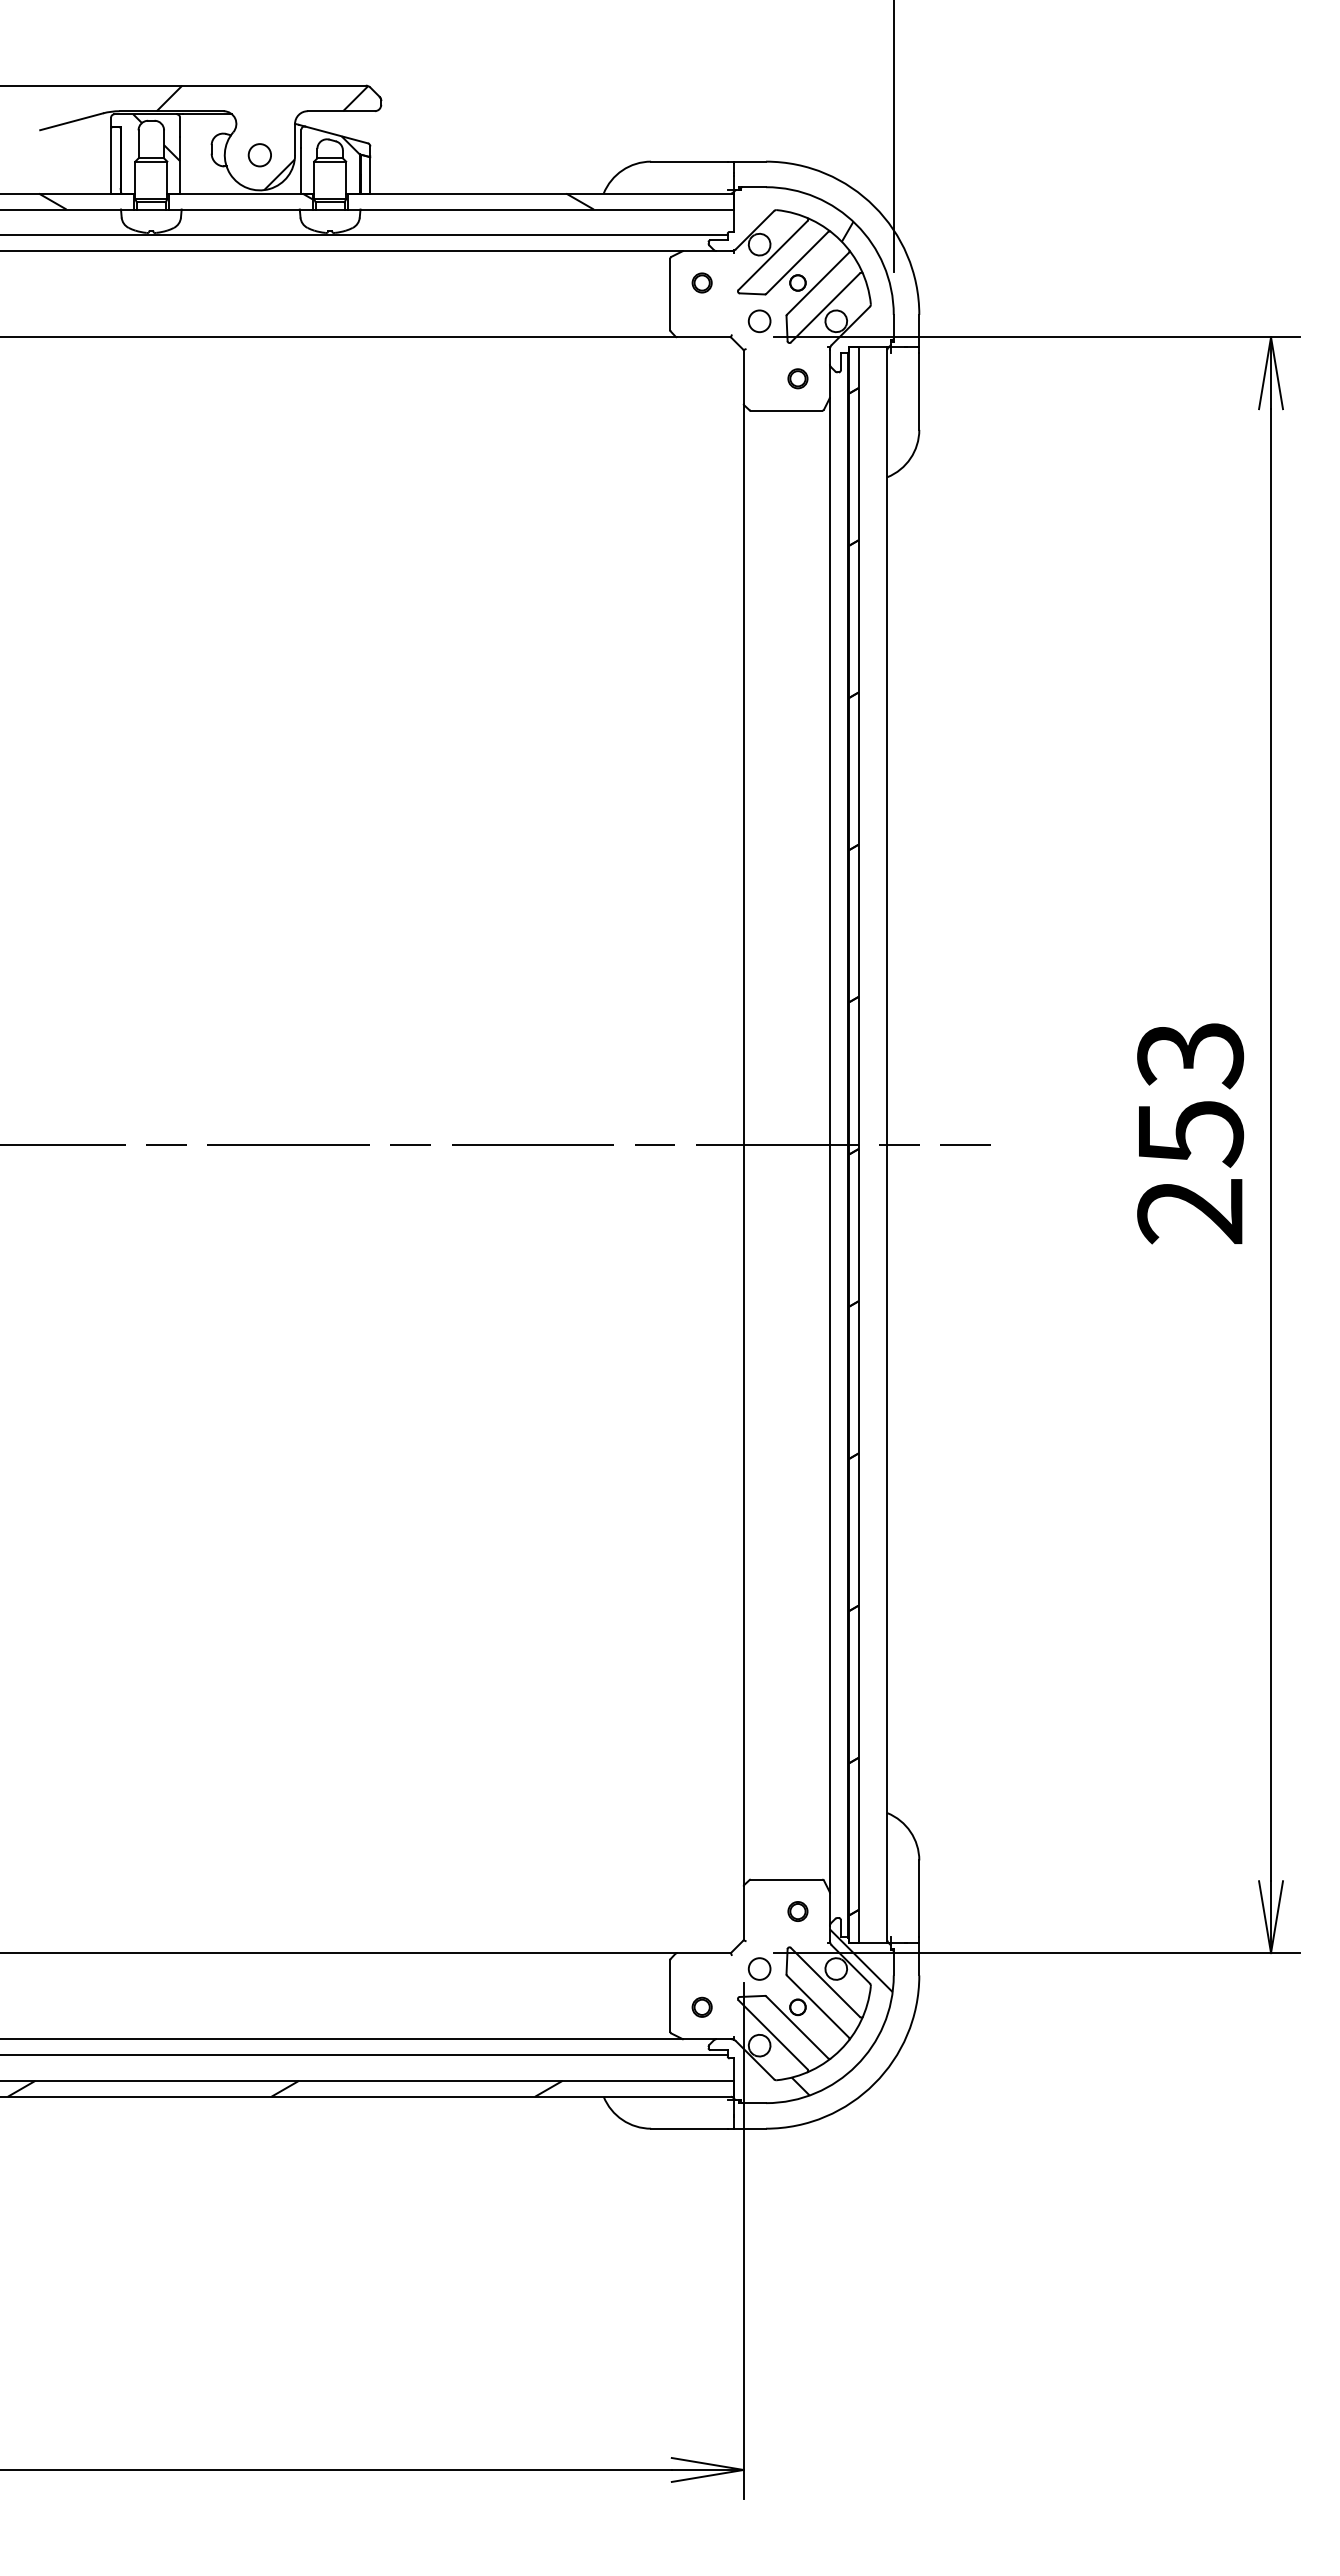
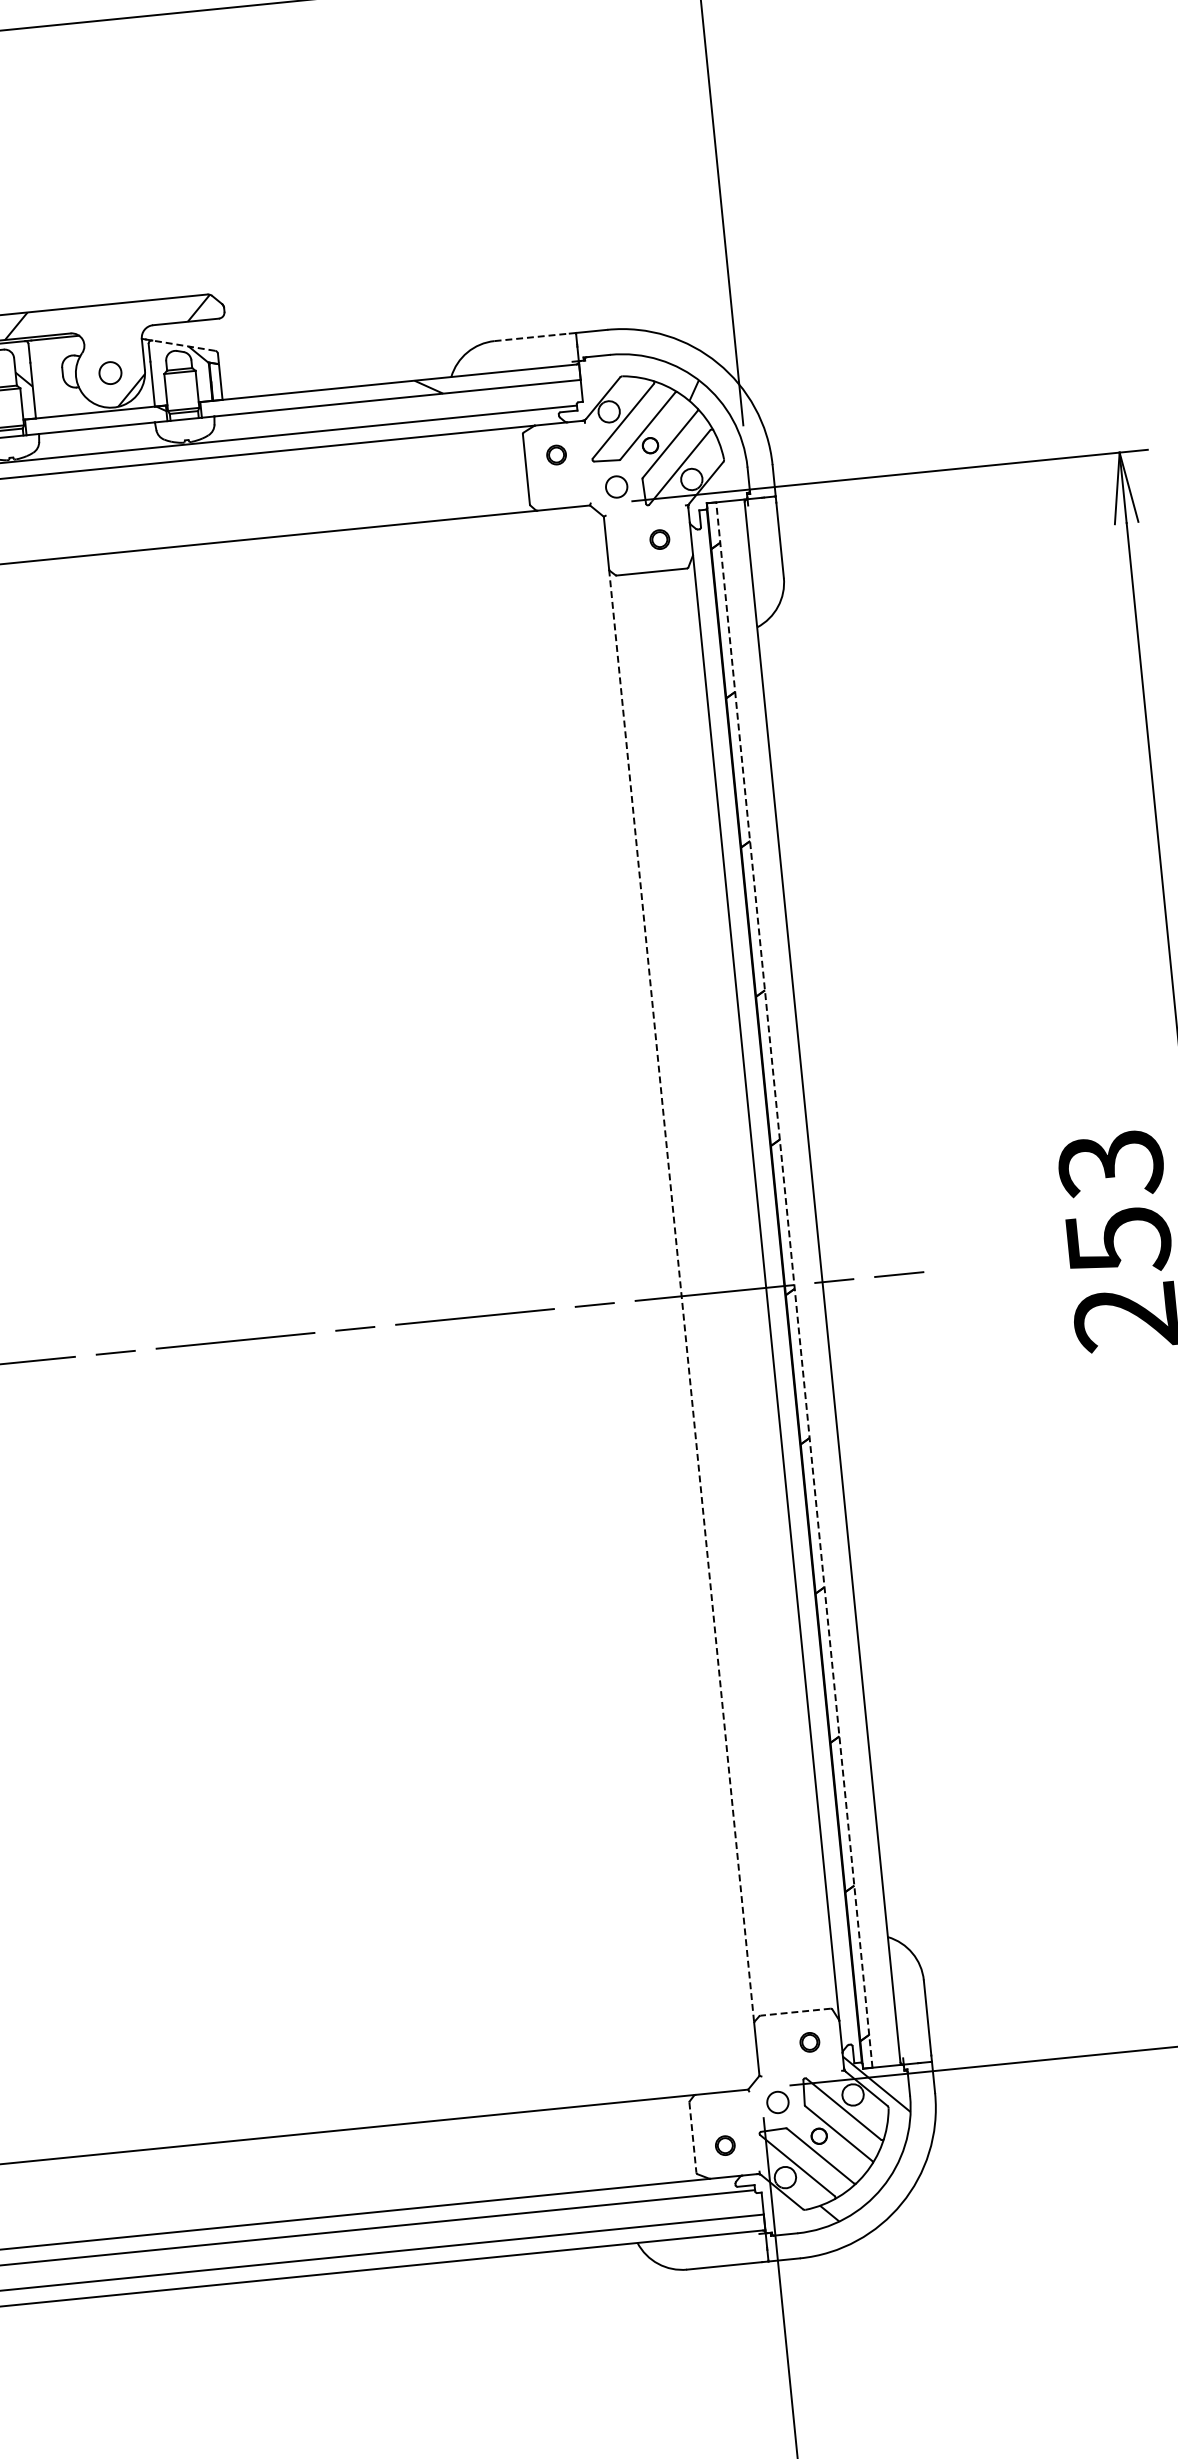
line: (336, 134) -> (183, 345), solid -> dashed
line: (689, 161) -> (532, 337), solid -> dashed
line: (858, 1144) -> (794, 1284), solid -> dashed
line: (743, 1145) -> (681, 1296), solid -> dashed
line: (786, 1879) -> (795, 2012), solid -> dashed
line: (670, 1995) -> (693, 2137), solid -> dashed
hatch: (284, 2088) -> (323, 2266), removed

